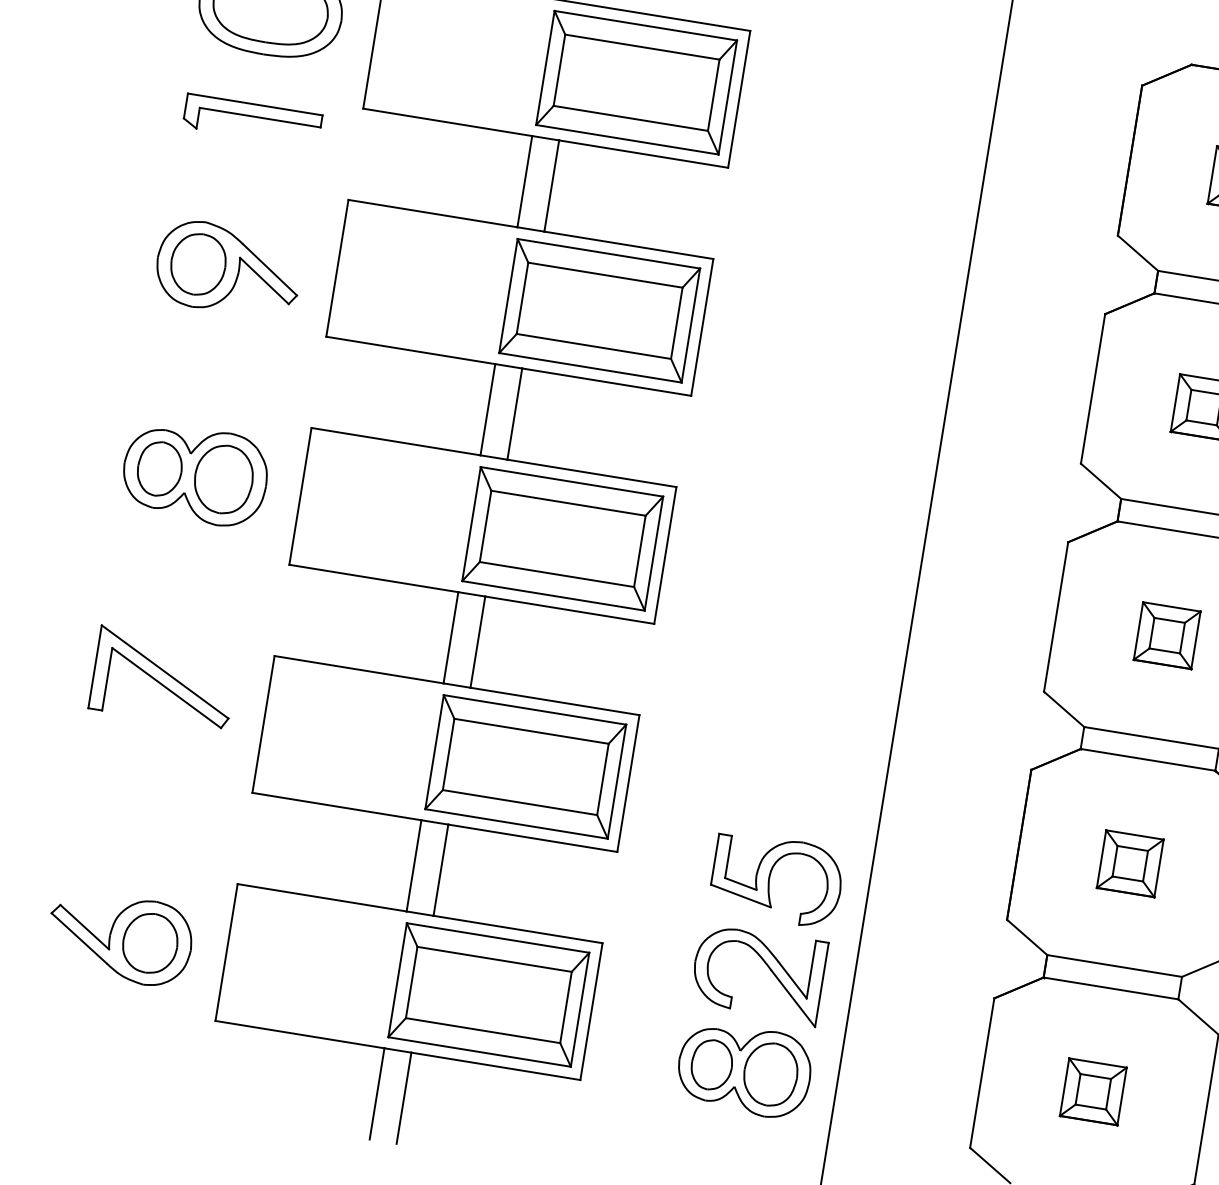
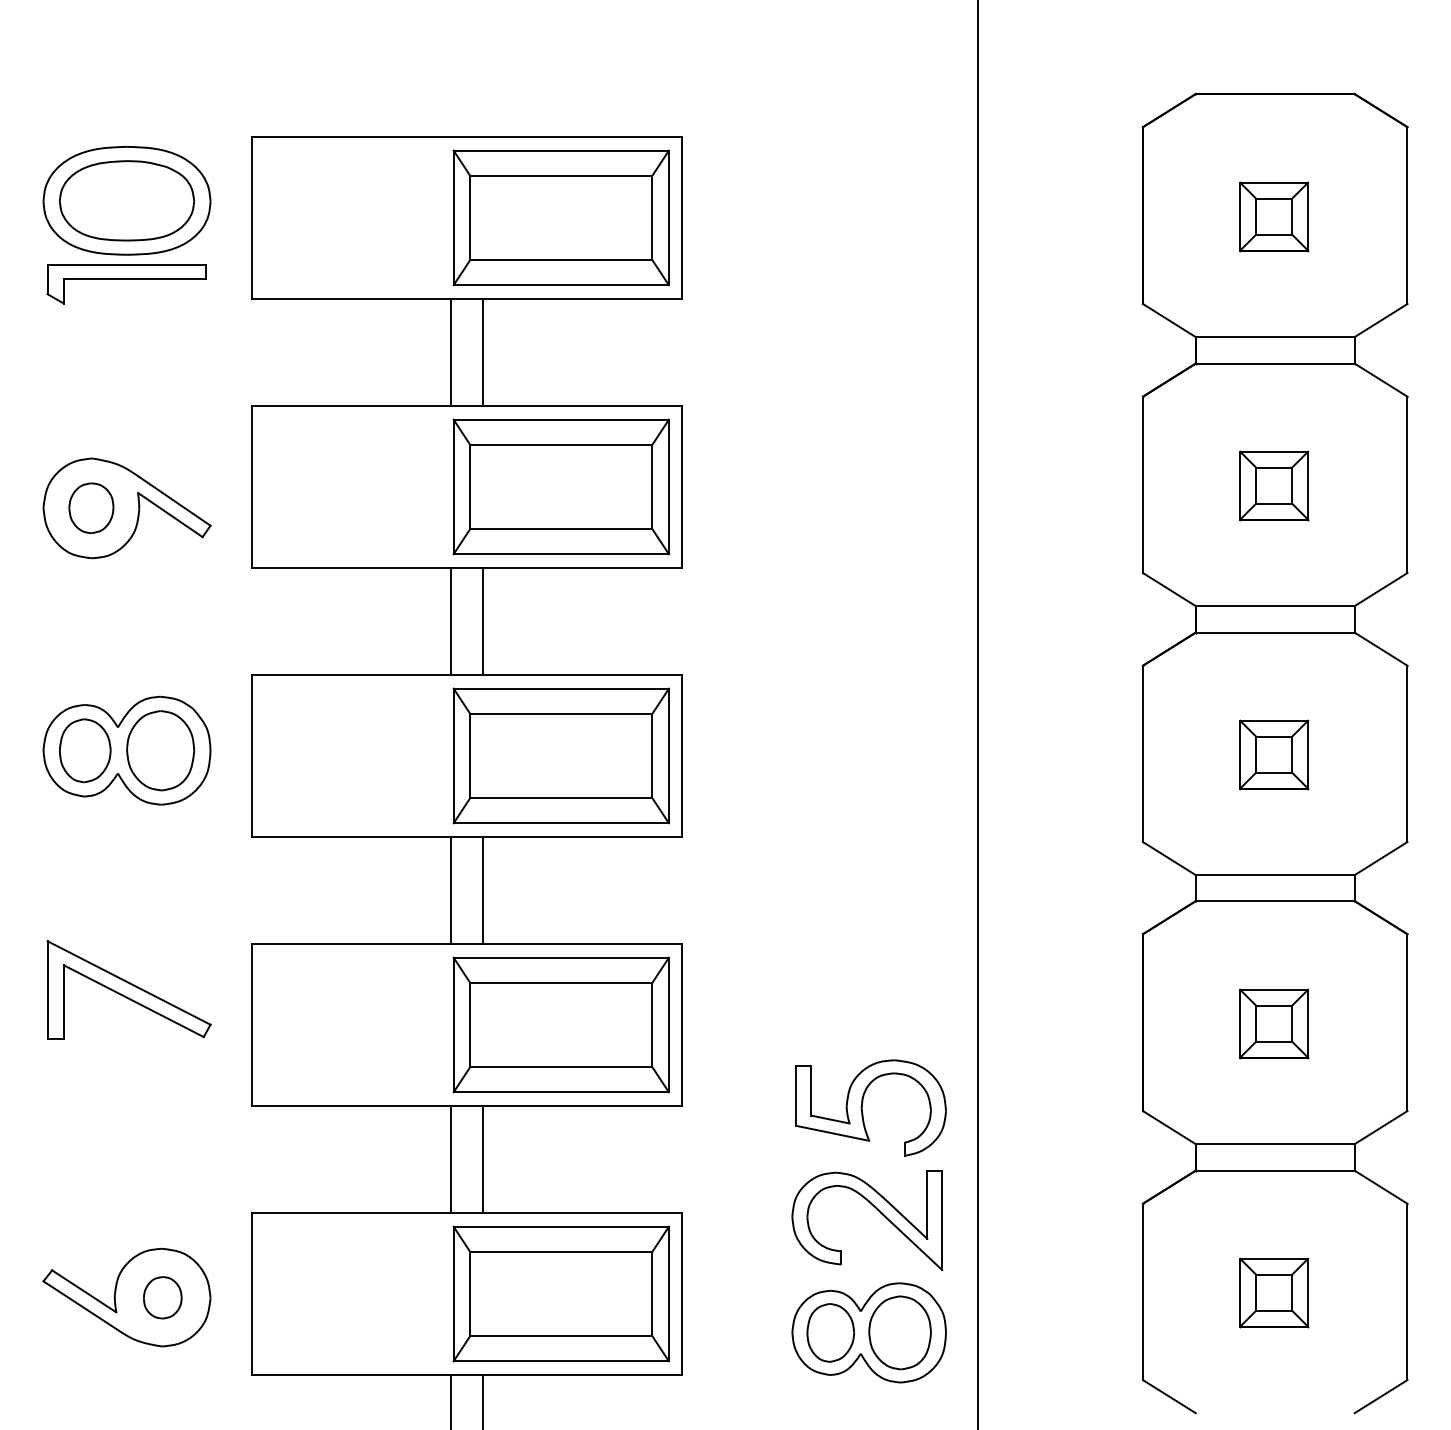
part: (252, 121) -> (126, 284), moved
part: (198, 263) -> (91, 507), size x0.7
part: (150, 943) -> (162, 1297), size x0.6

